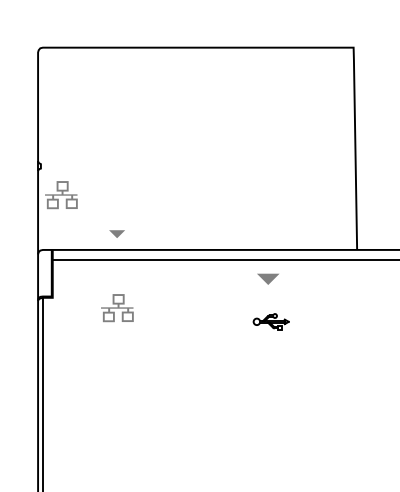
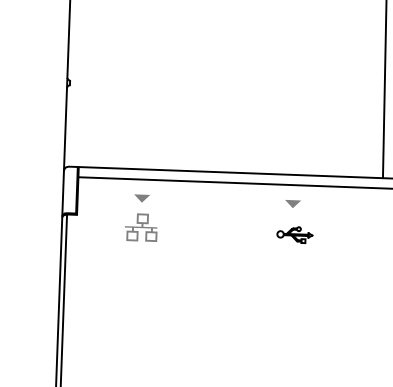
part: (61, 194) -> (89, 111), removed
part: (116, 233) -> (141, 197), moved
part: (267, 278) -> (292, 203), size x0.71
part: (270, 321) -> (294, 234), moved

